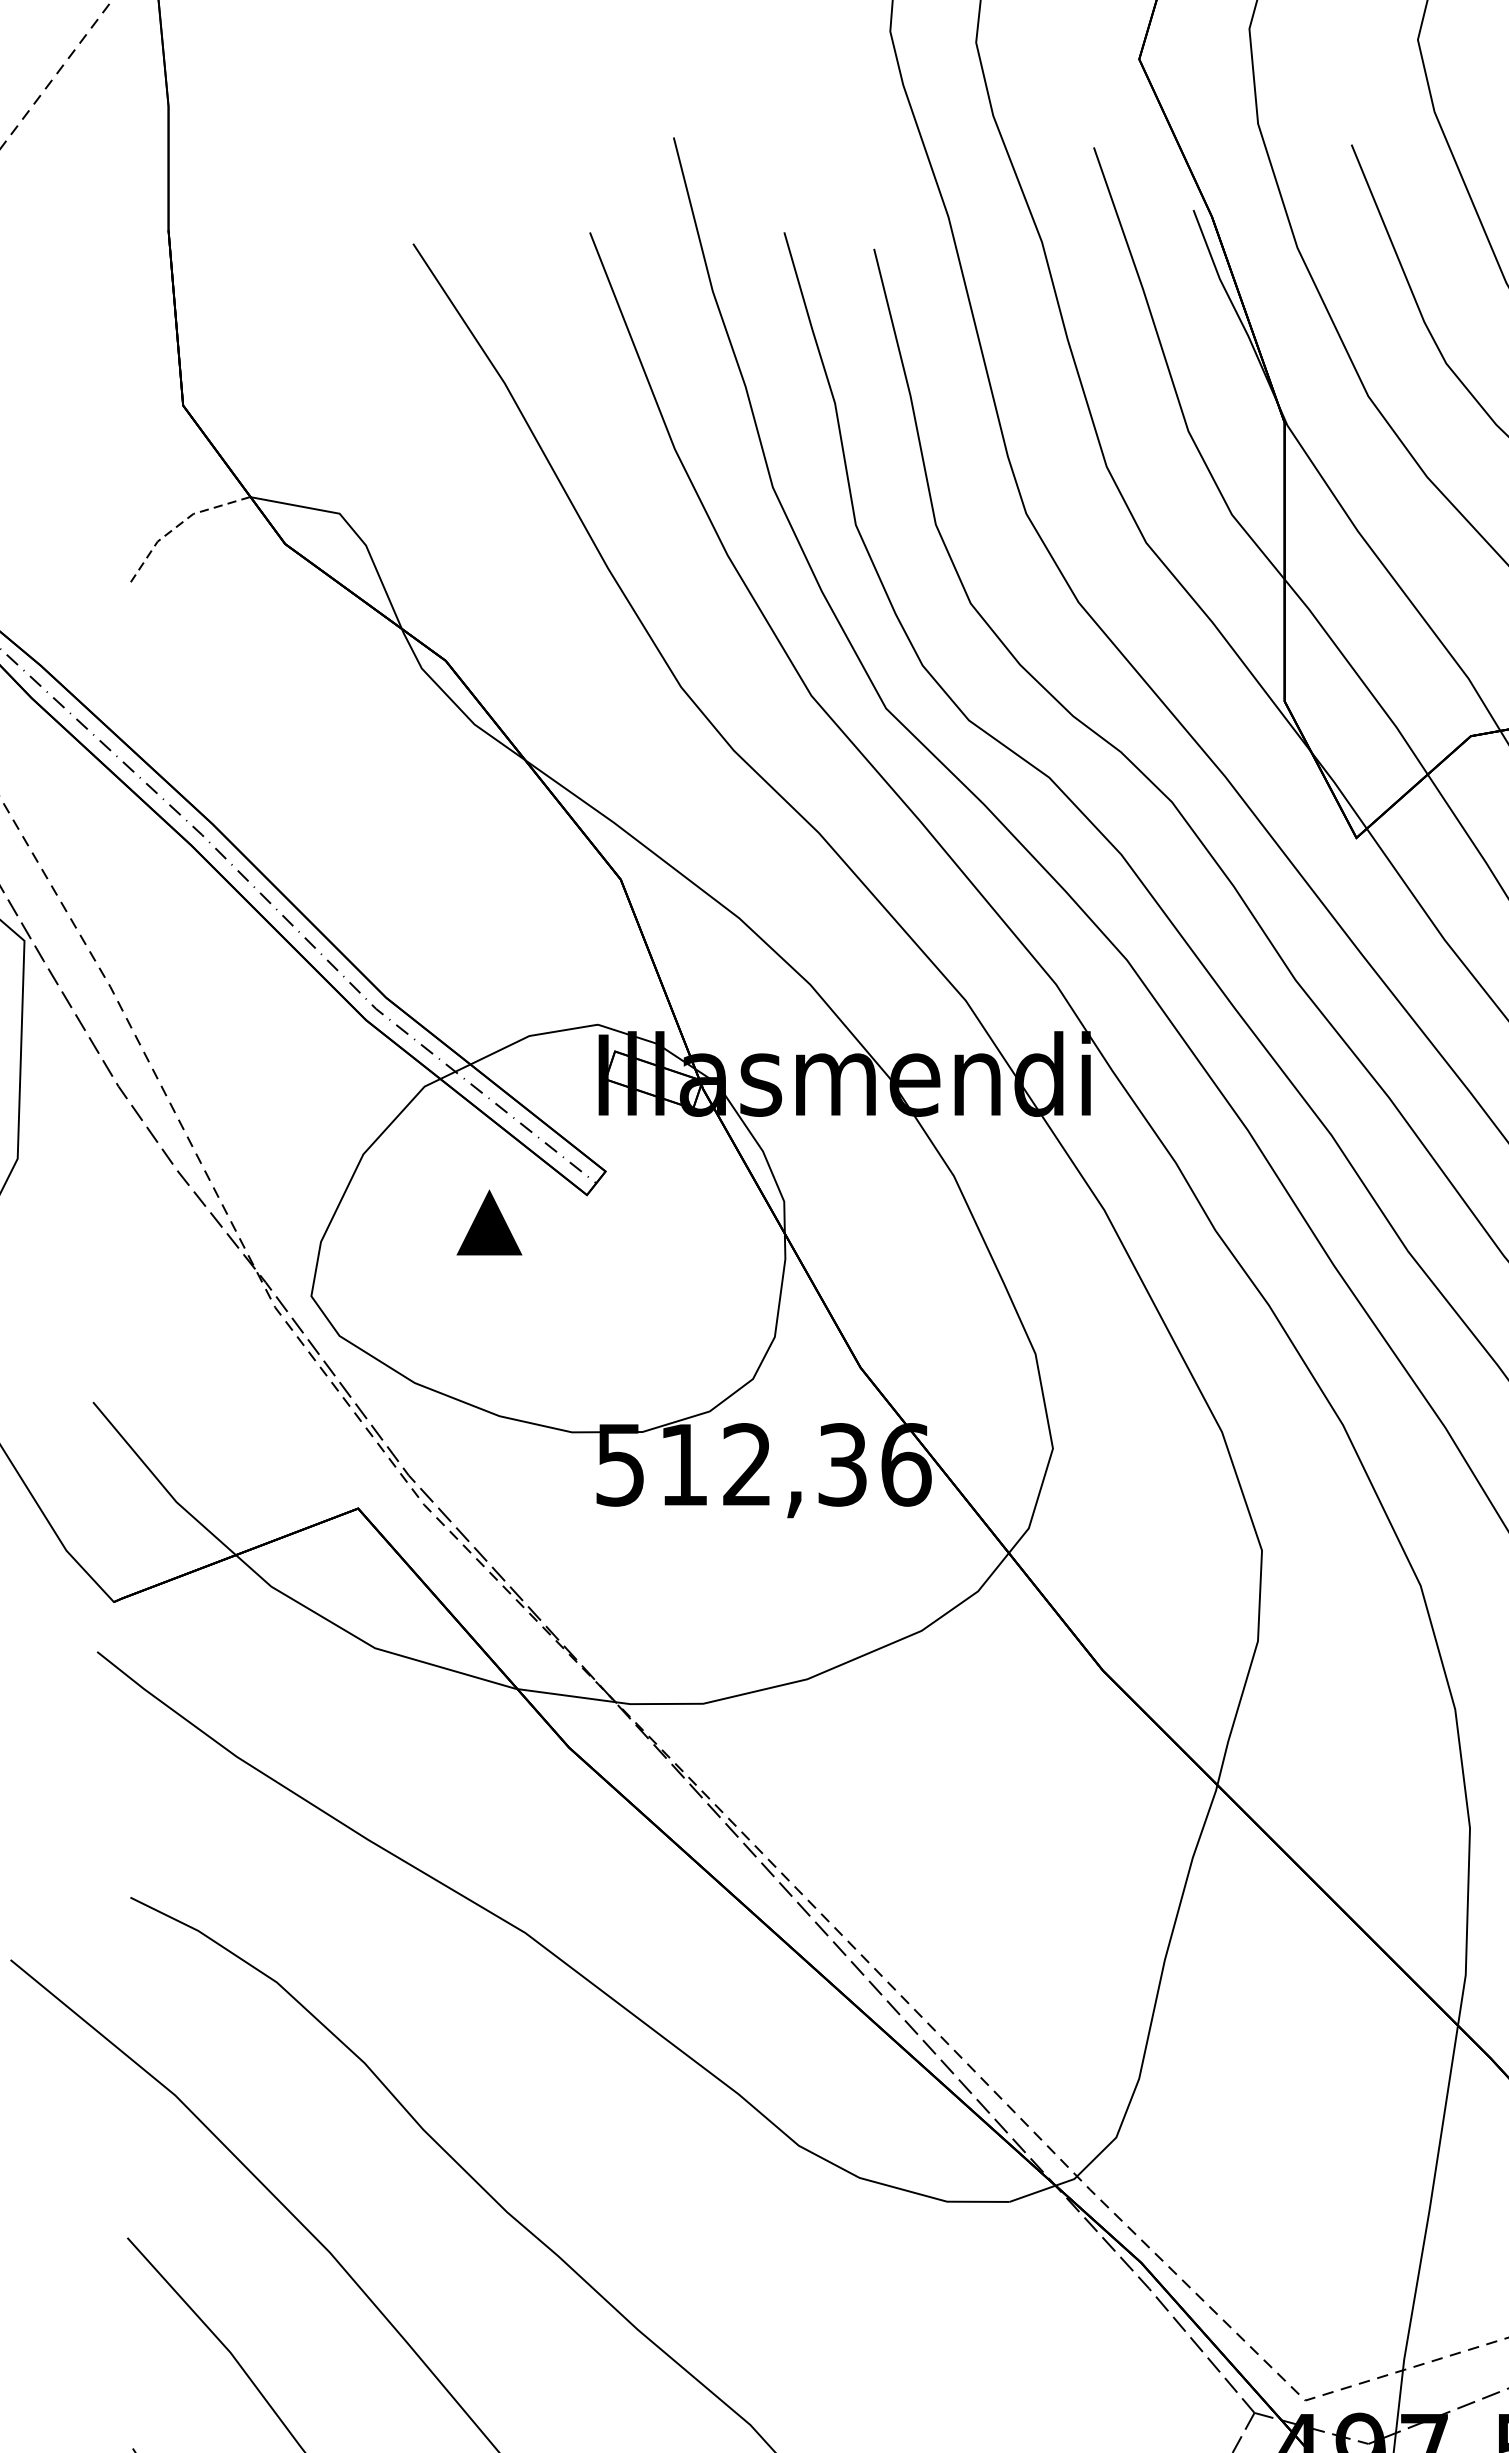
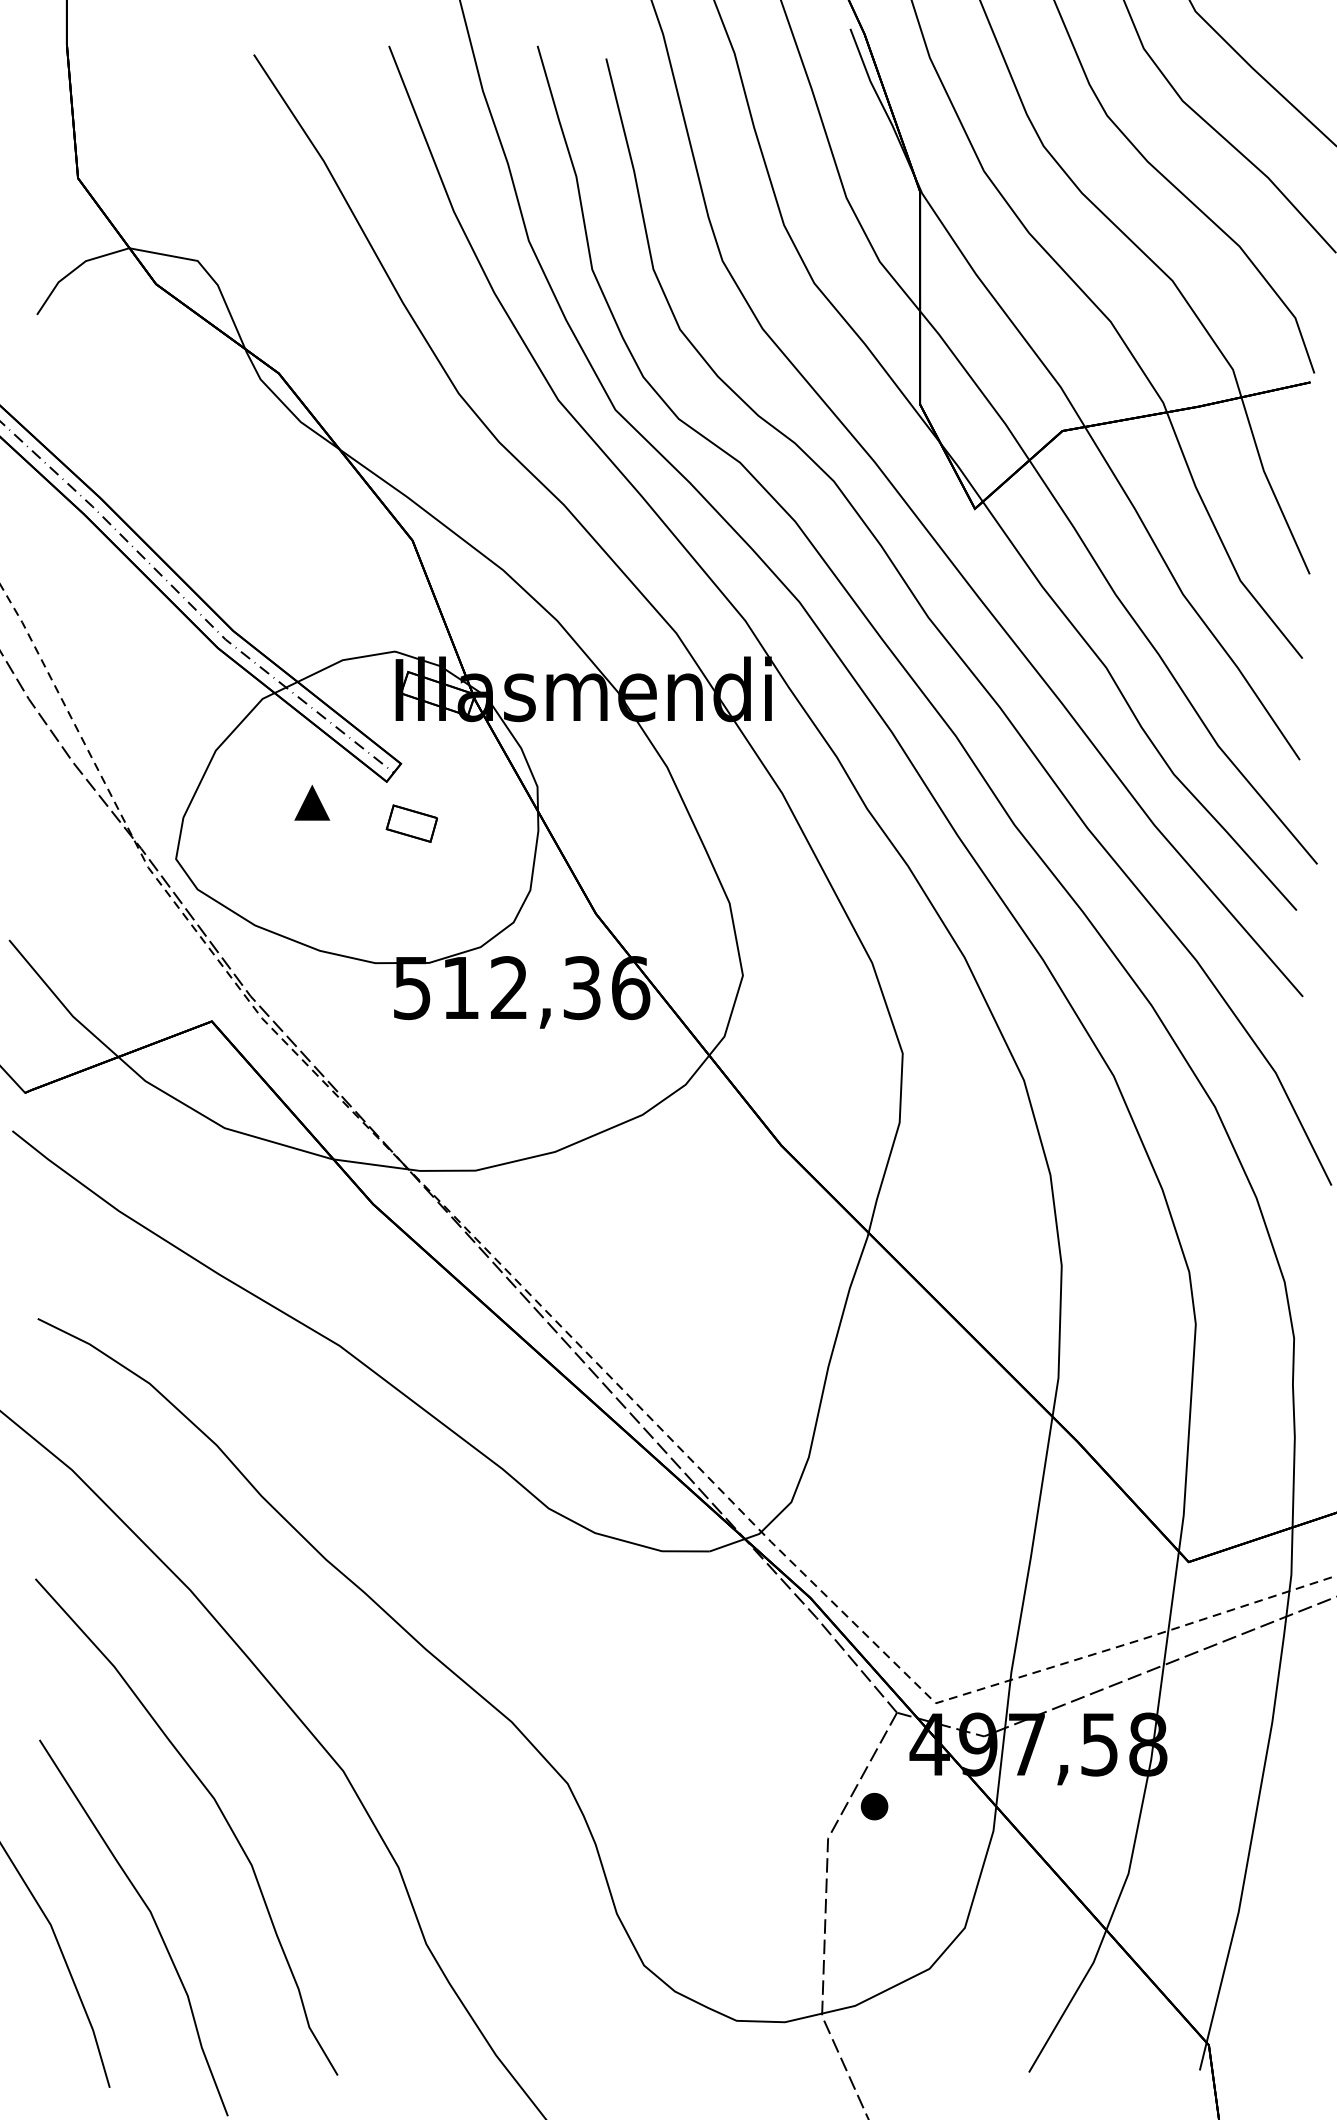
line: (178, 526) -> (74, 270), dashed -> solid
part: (489, 1222) -> (312, 802), size x0.71
part: (619, 1249) -> (411, 823), added

